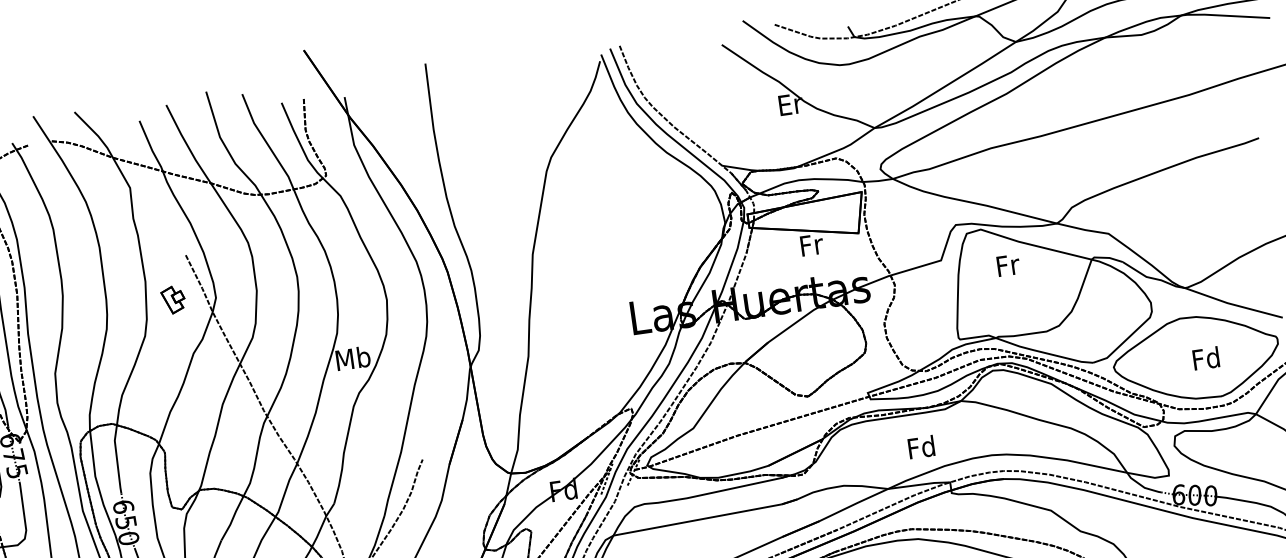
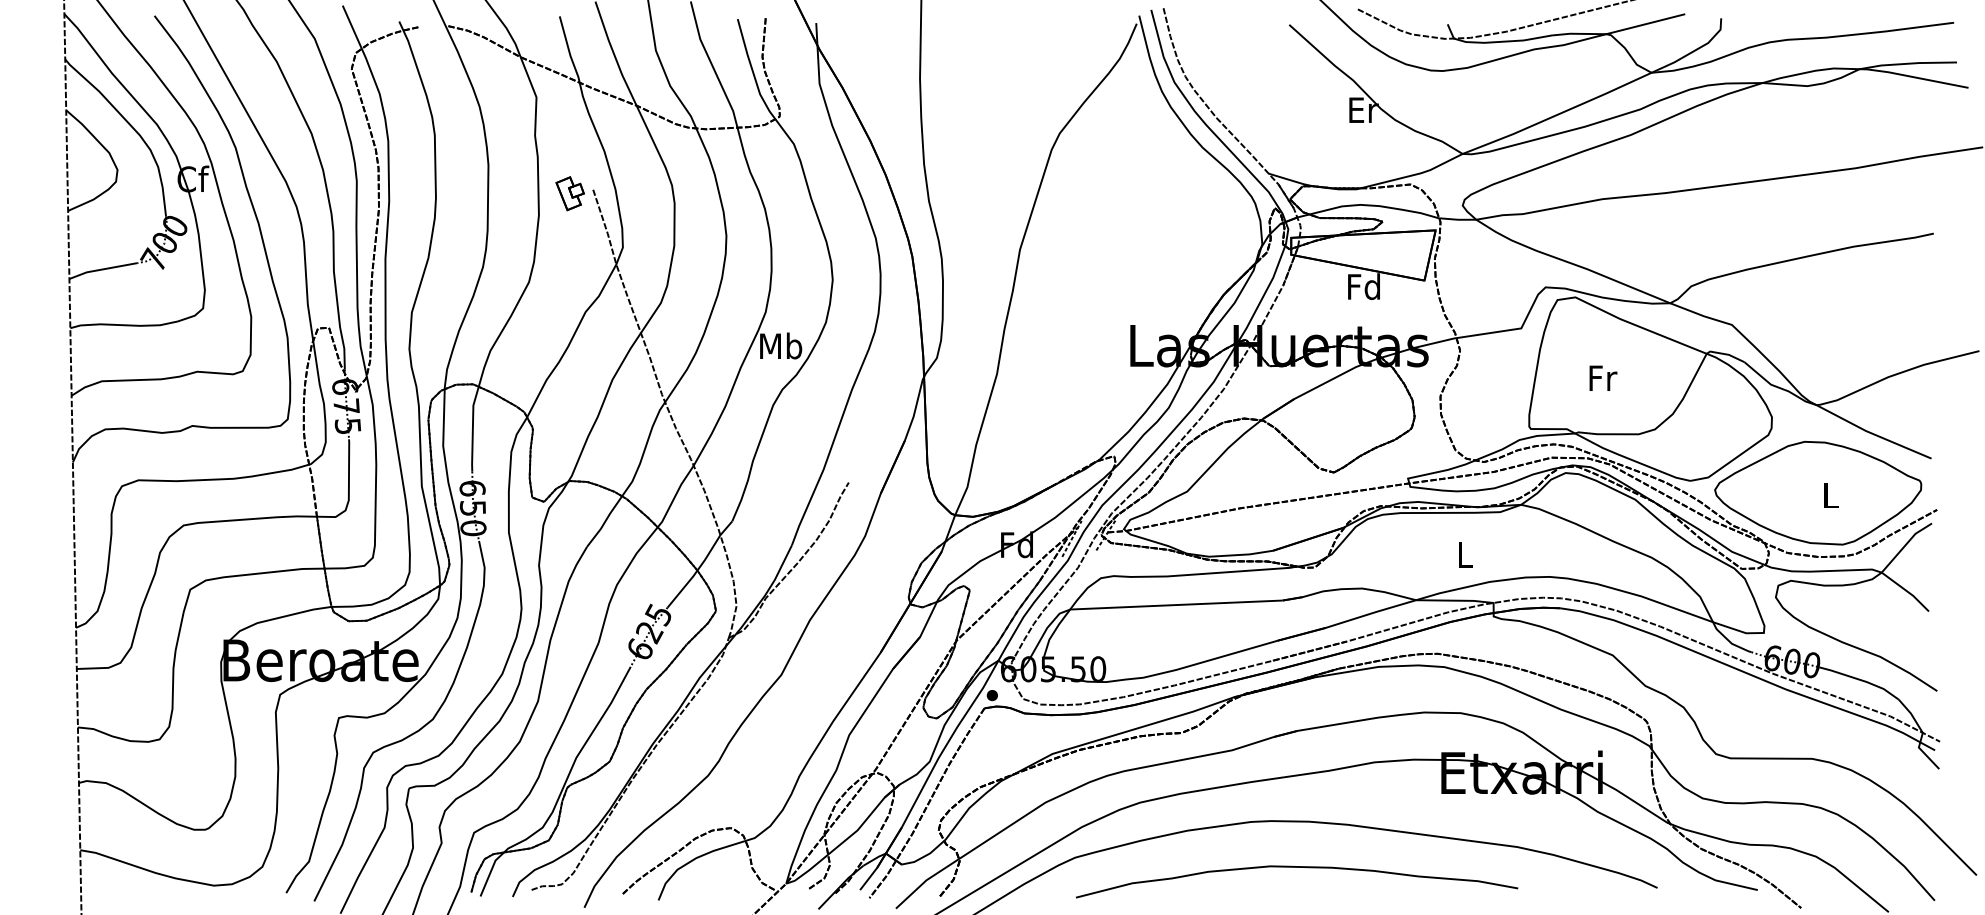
text: (810, 244) -> (1363, 286), Fr -> Fd
text: (1008, 264) -> (1603, 377), moved
part: (172, 299) -> (569, 193), moved
text: (1206, 358) -> (1830, 495), Fd -> L
text: (921, 447) -> (1464, 554), Fd -> L

